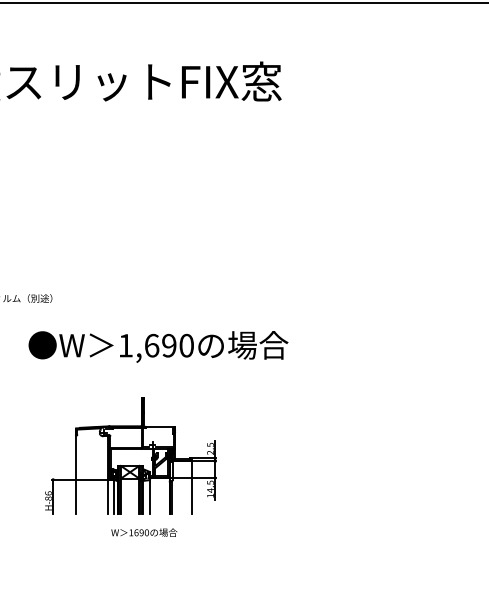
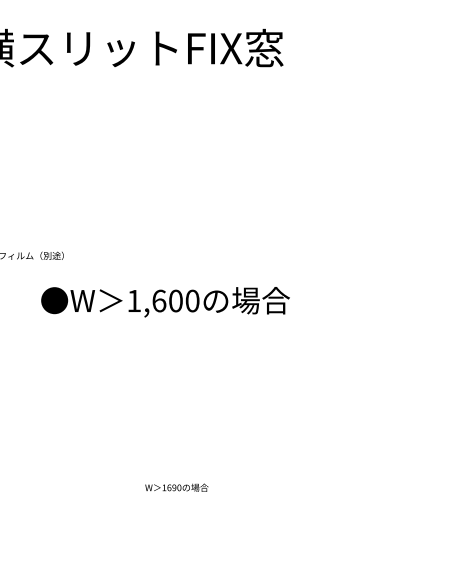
text: (169, 345) -> (176, 300), 1,690 -> 1,600
part: (130, 455) -> (138, 406), removed
text: (144, 532) -> (177, 487), moved

